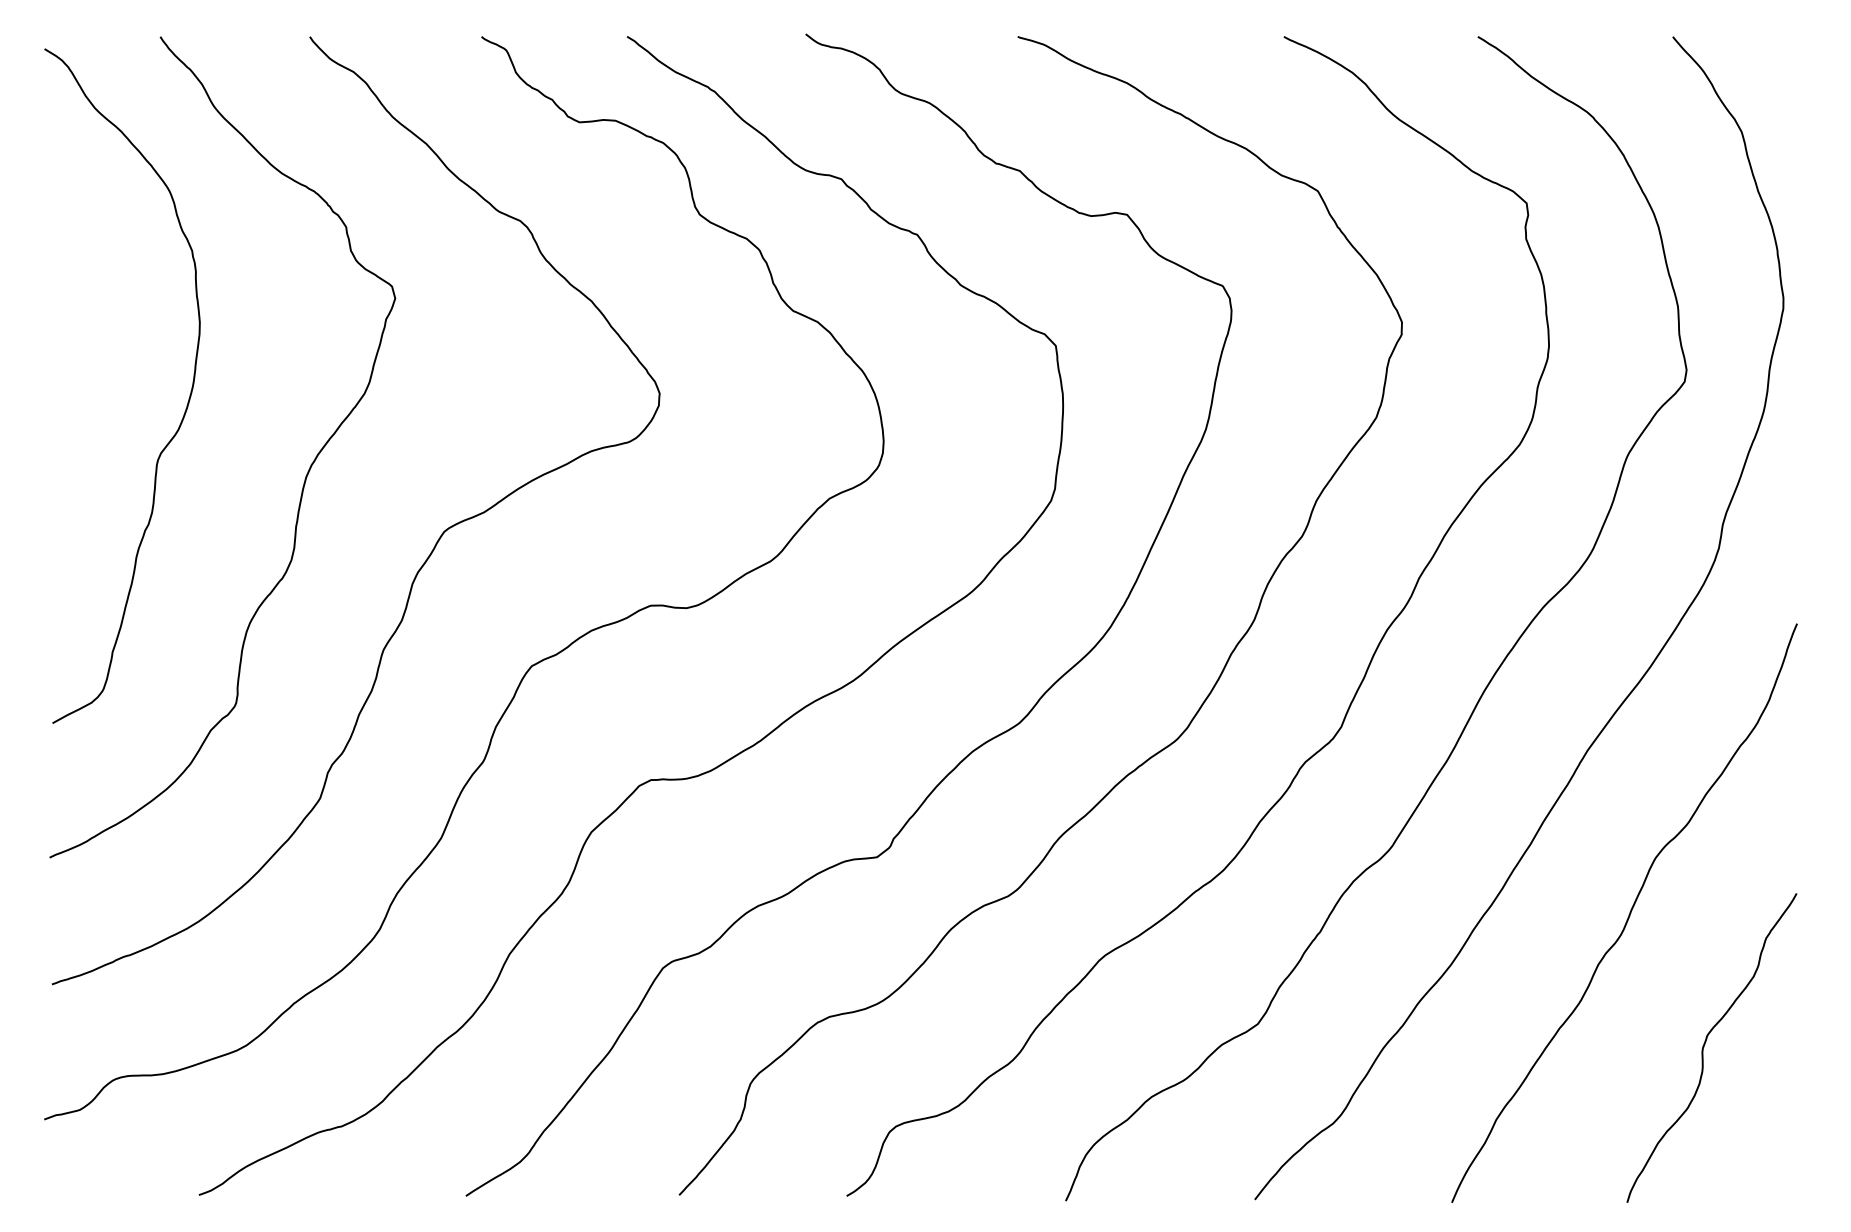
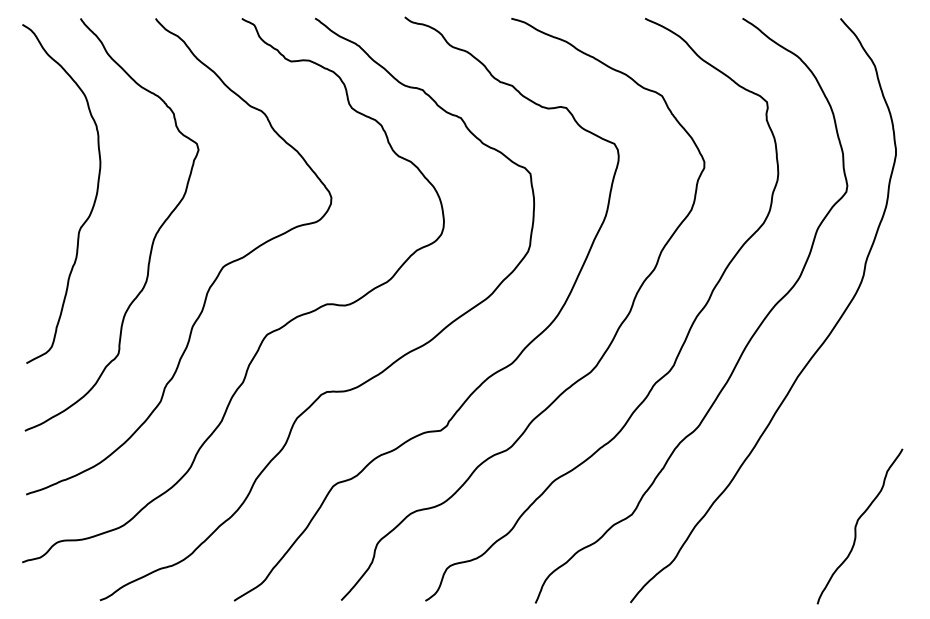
curve: (1627, 914) -> (817, 459), removed

